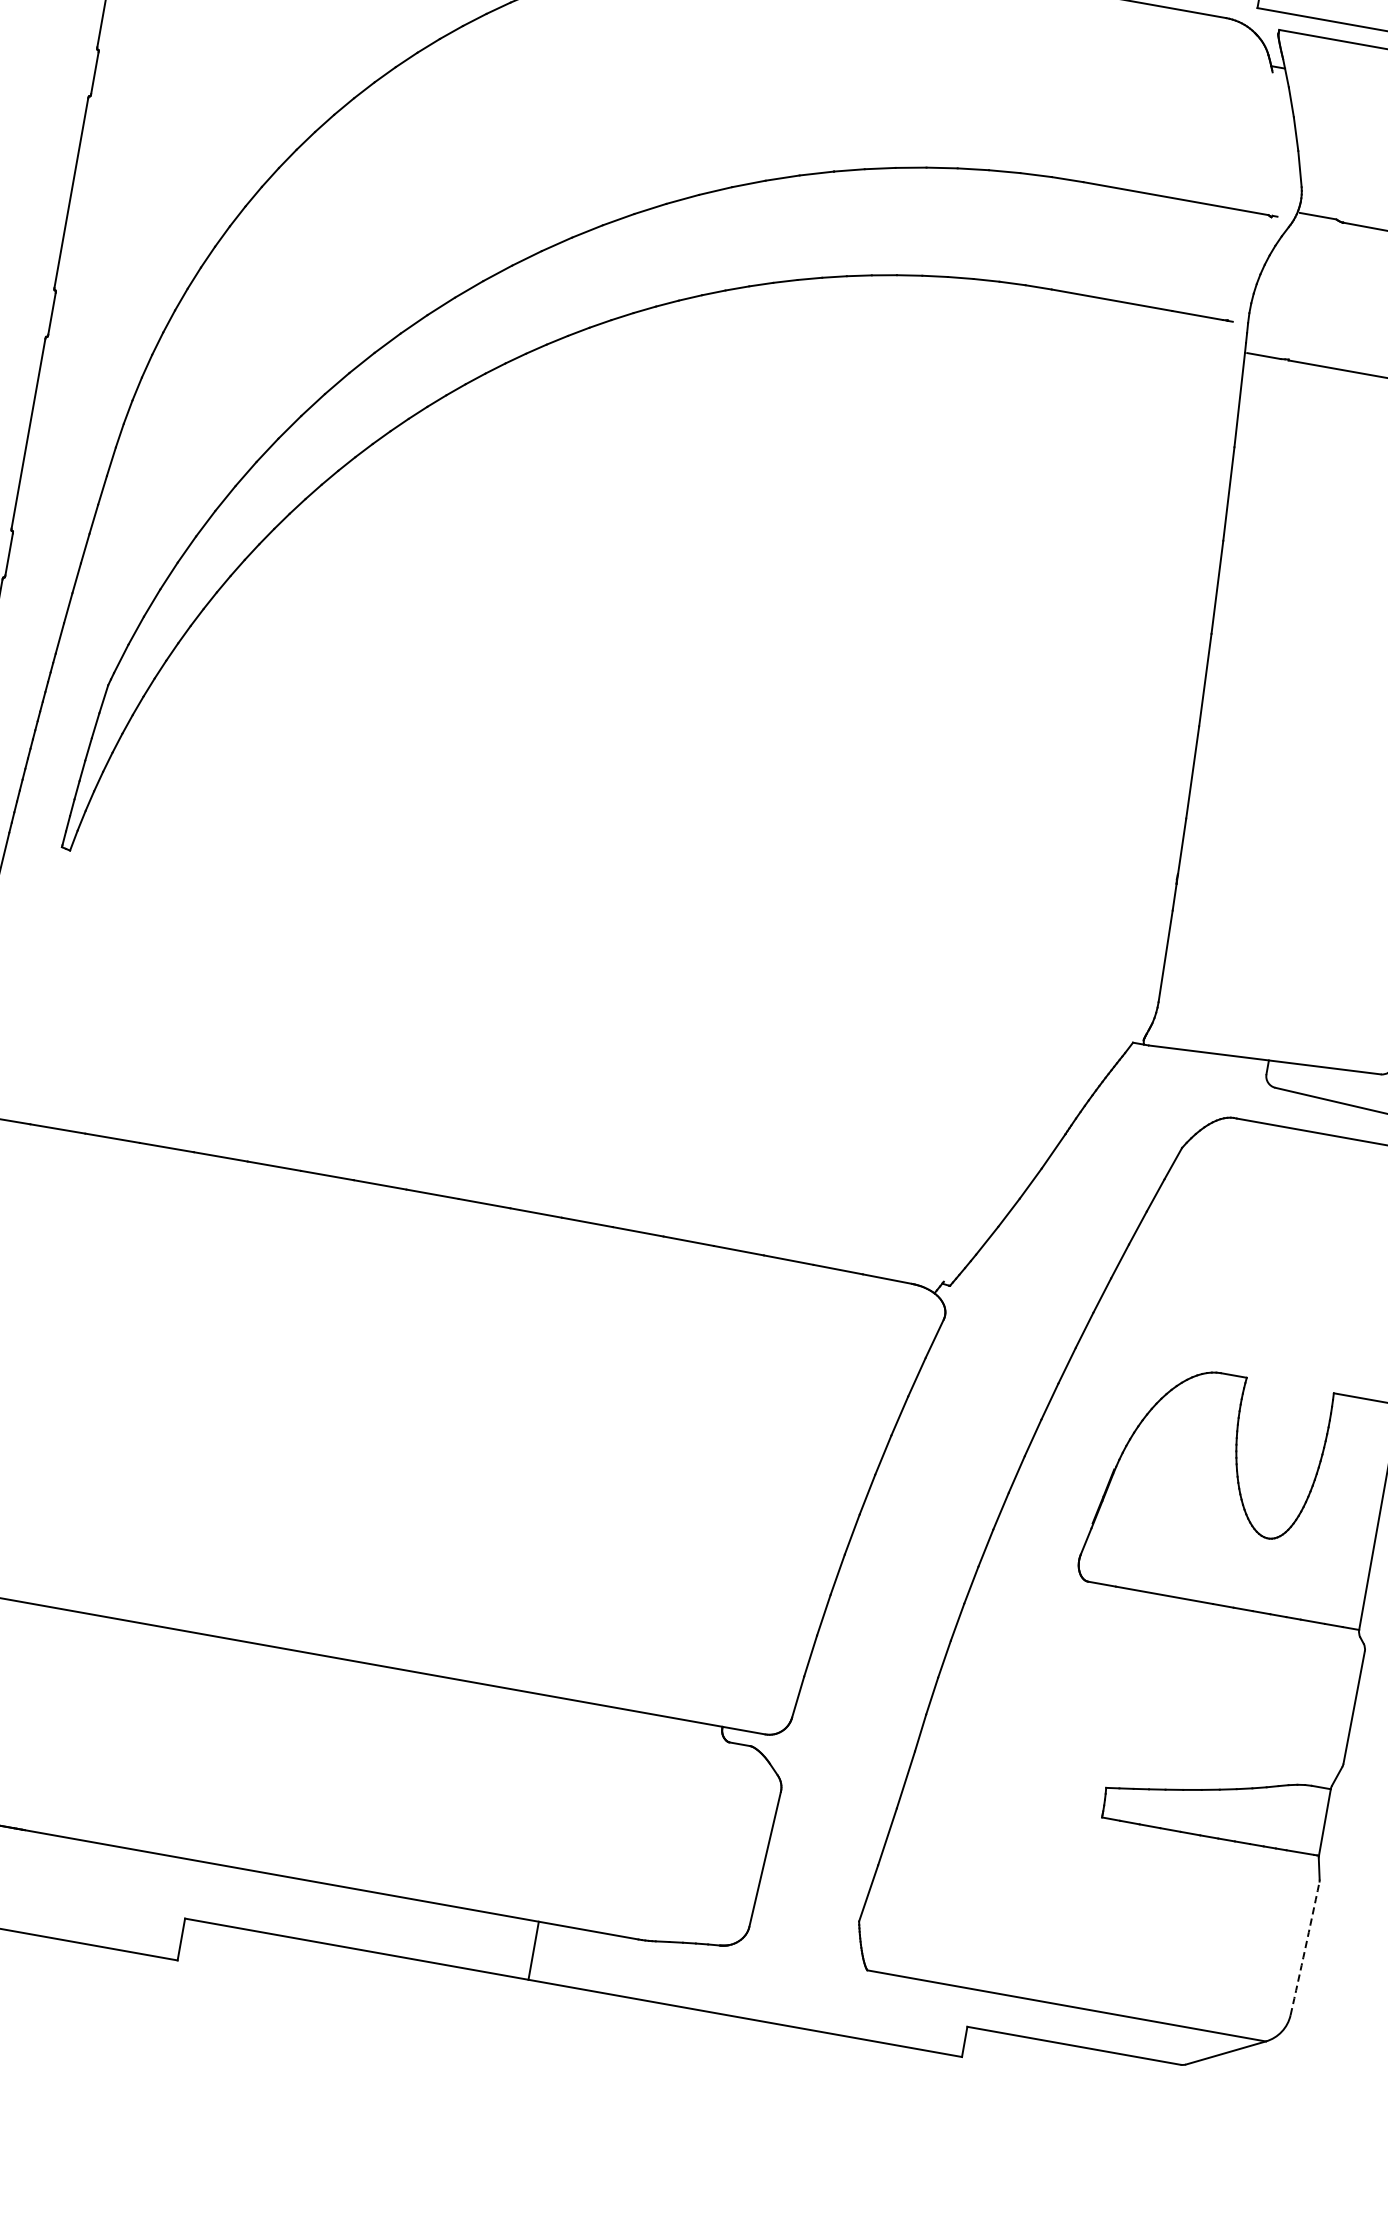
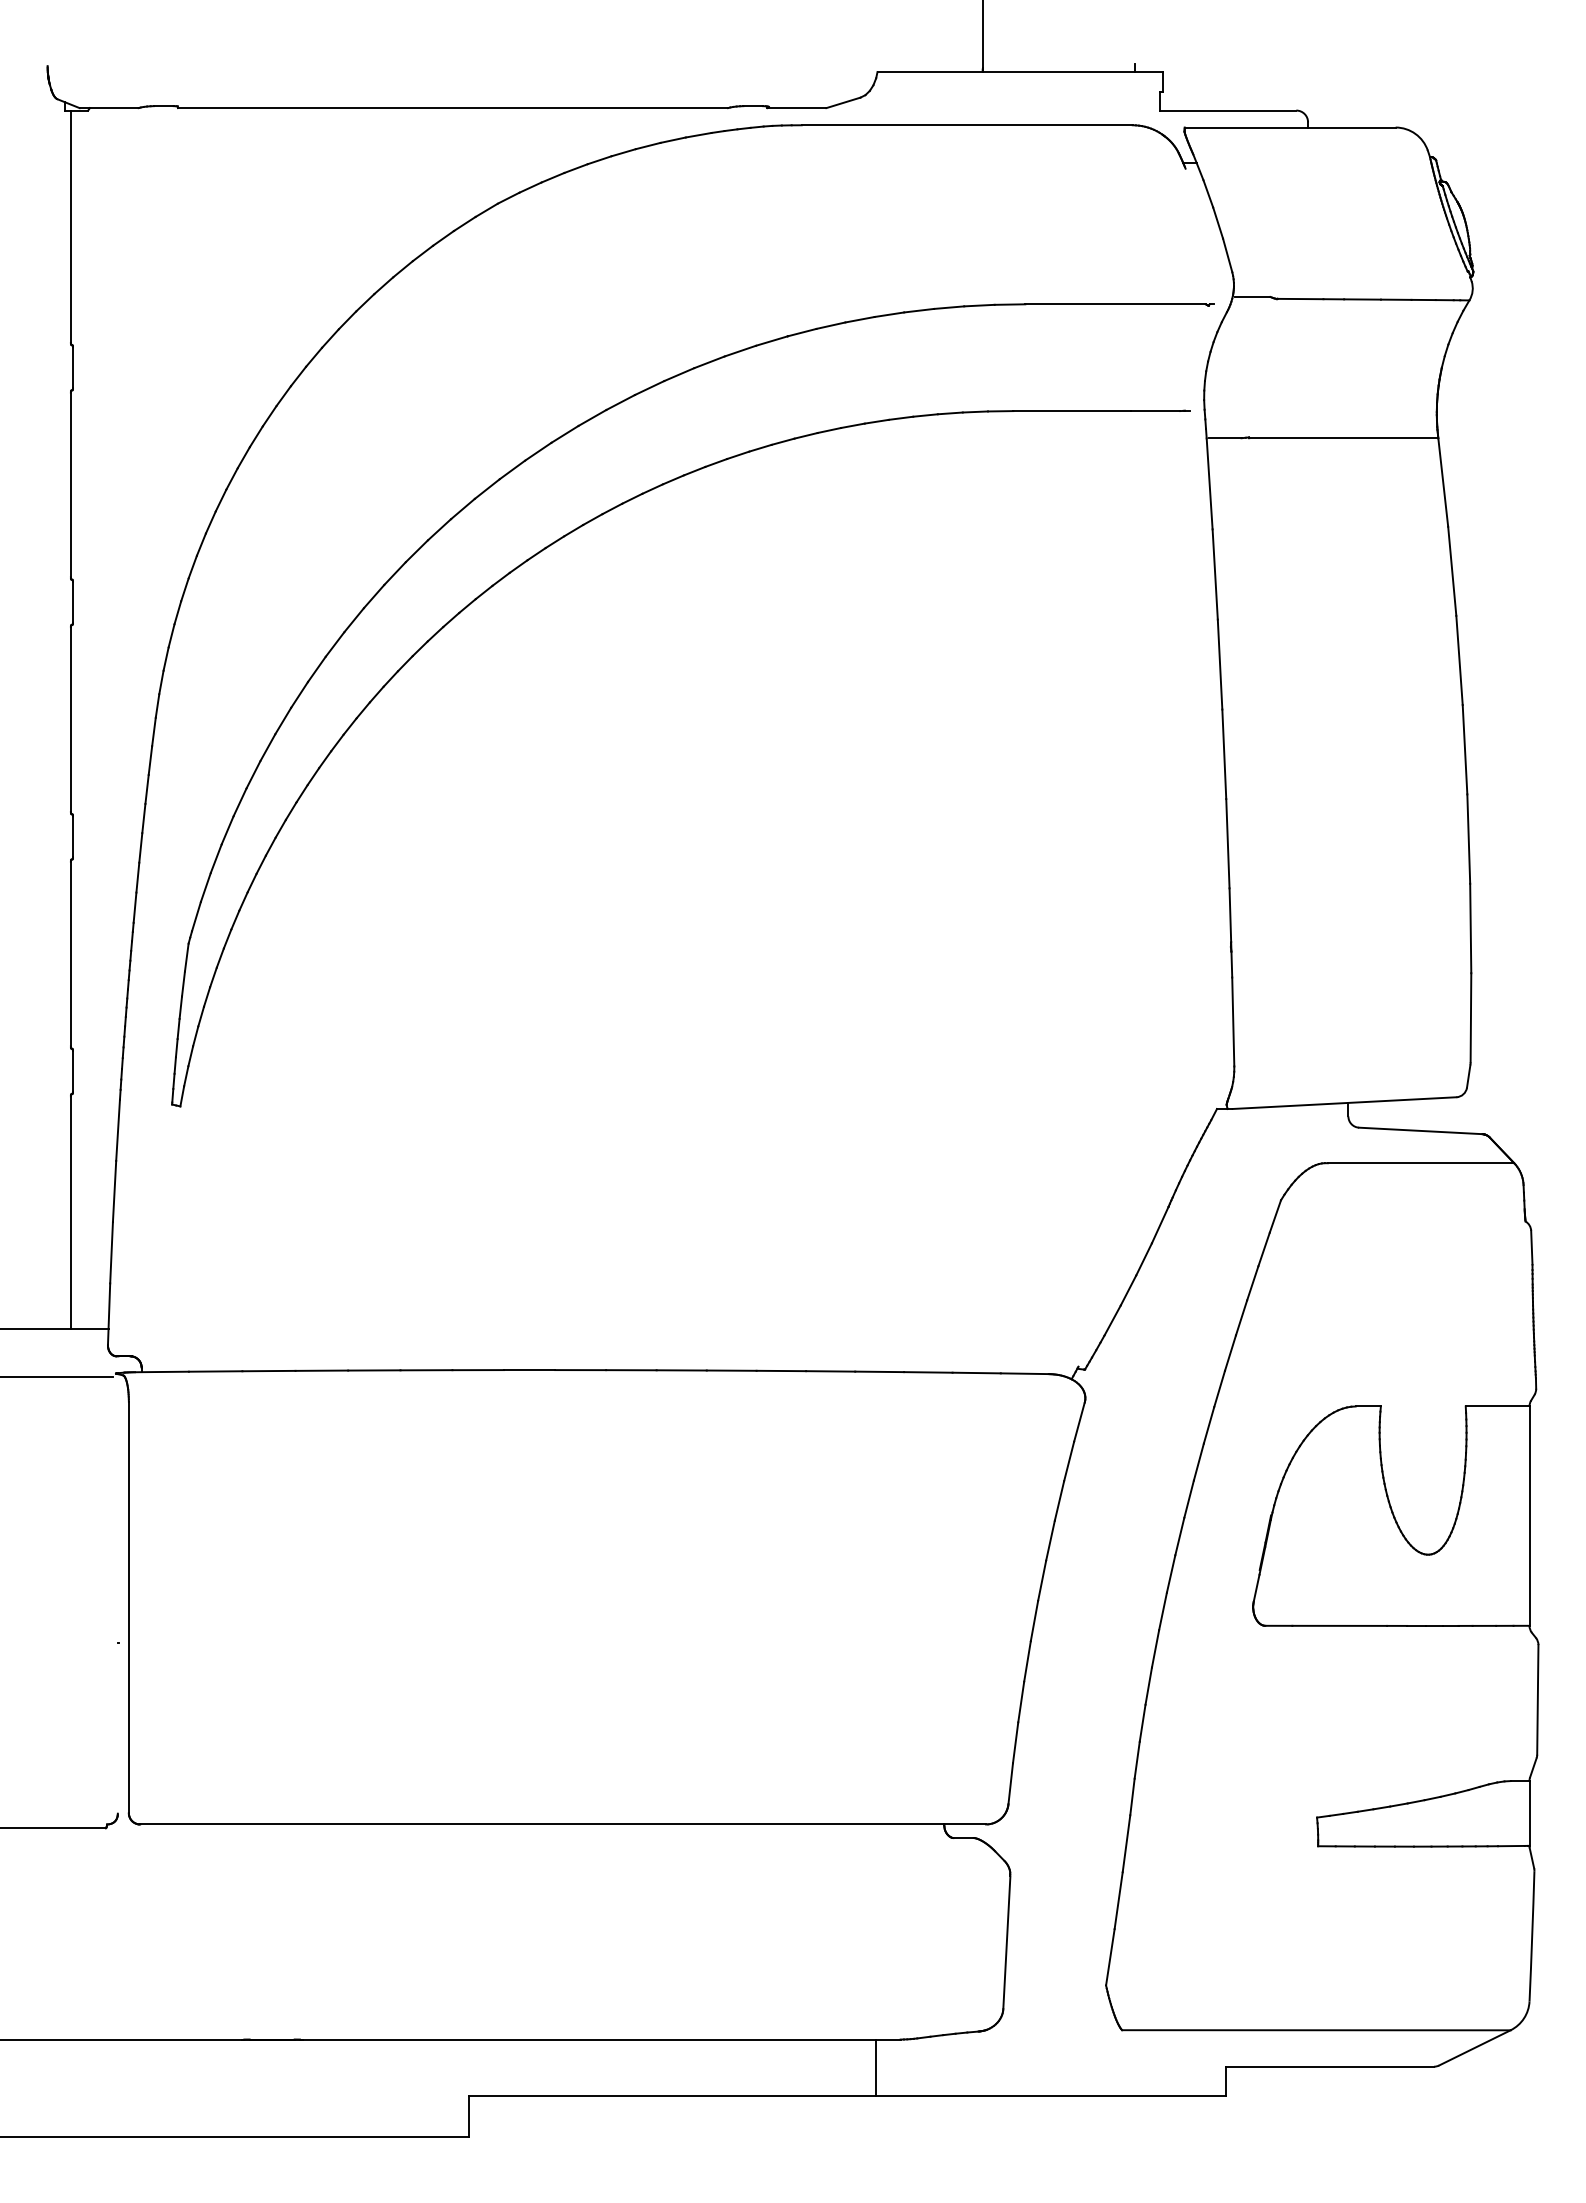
arc: (1305, 1949) -> (1532, 1936), dashed -> solid
line: (533, 1950) -> (875, 2067), moved

